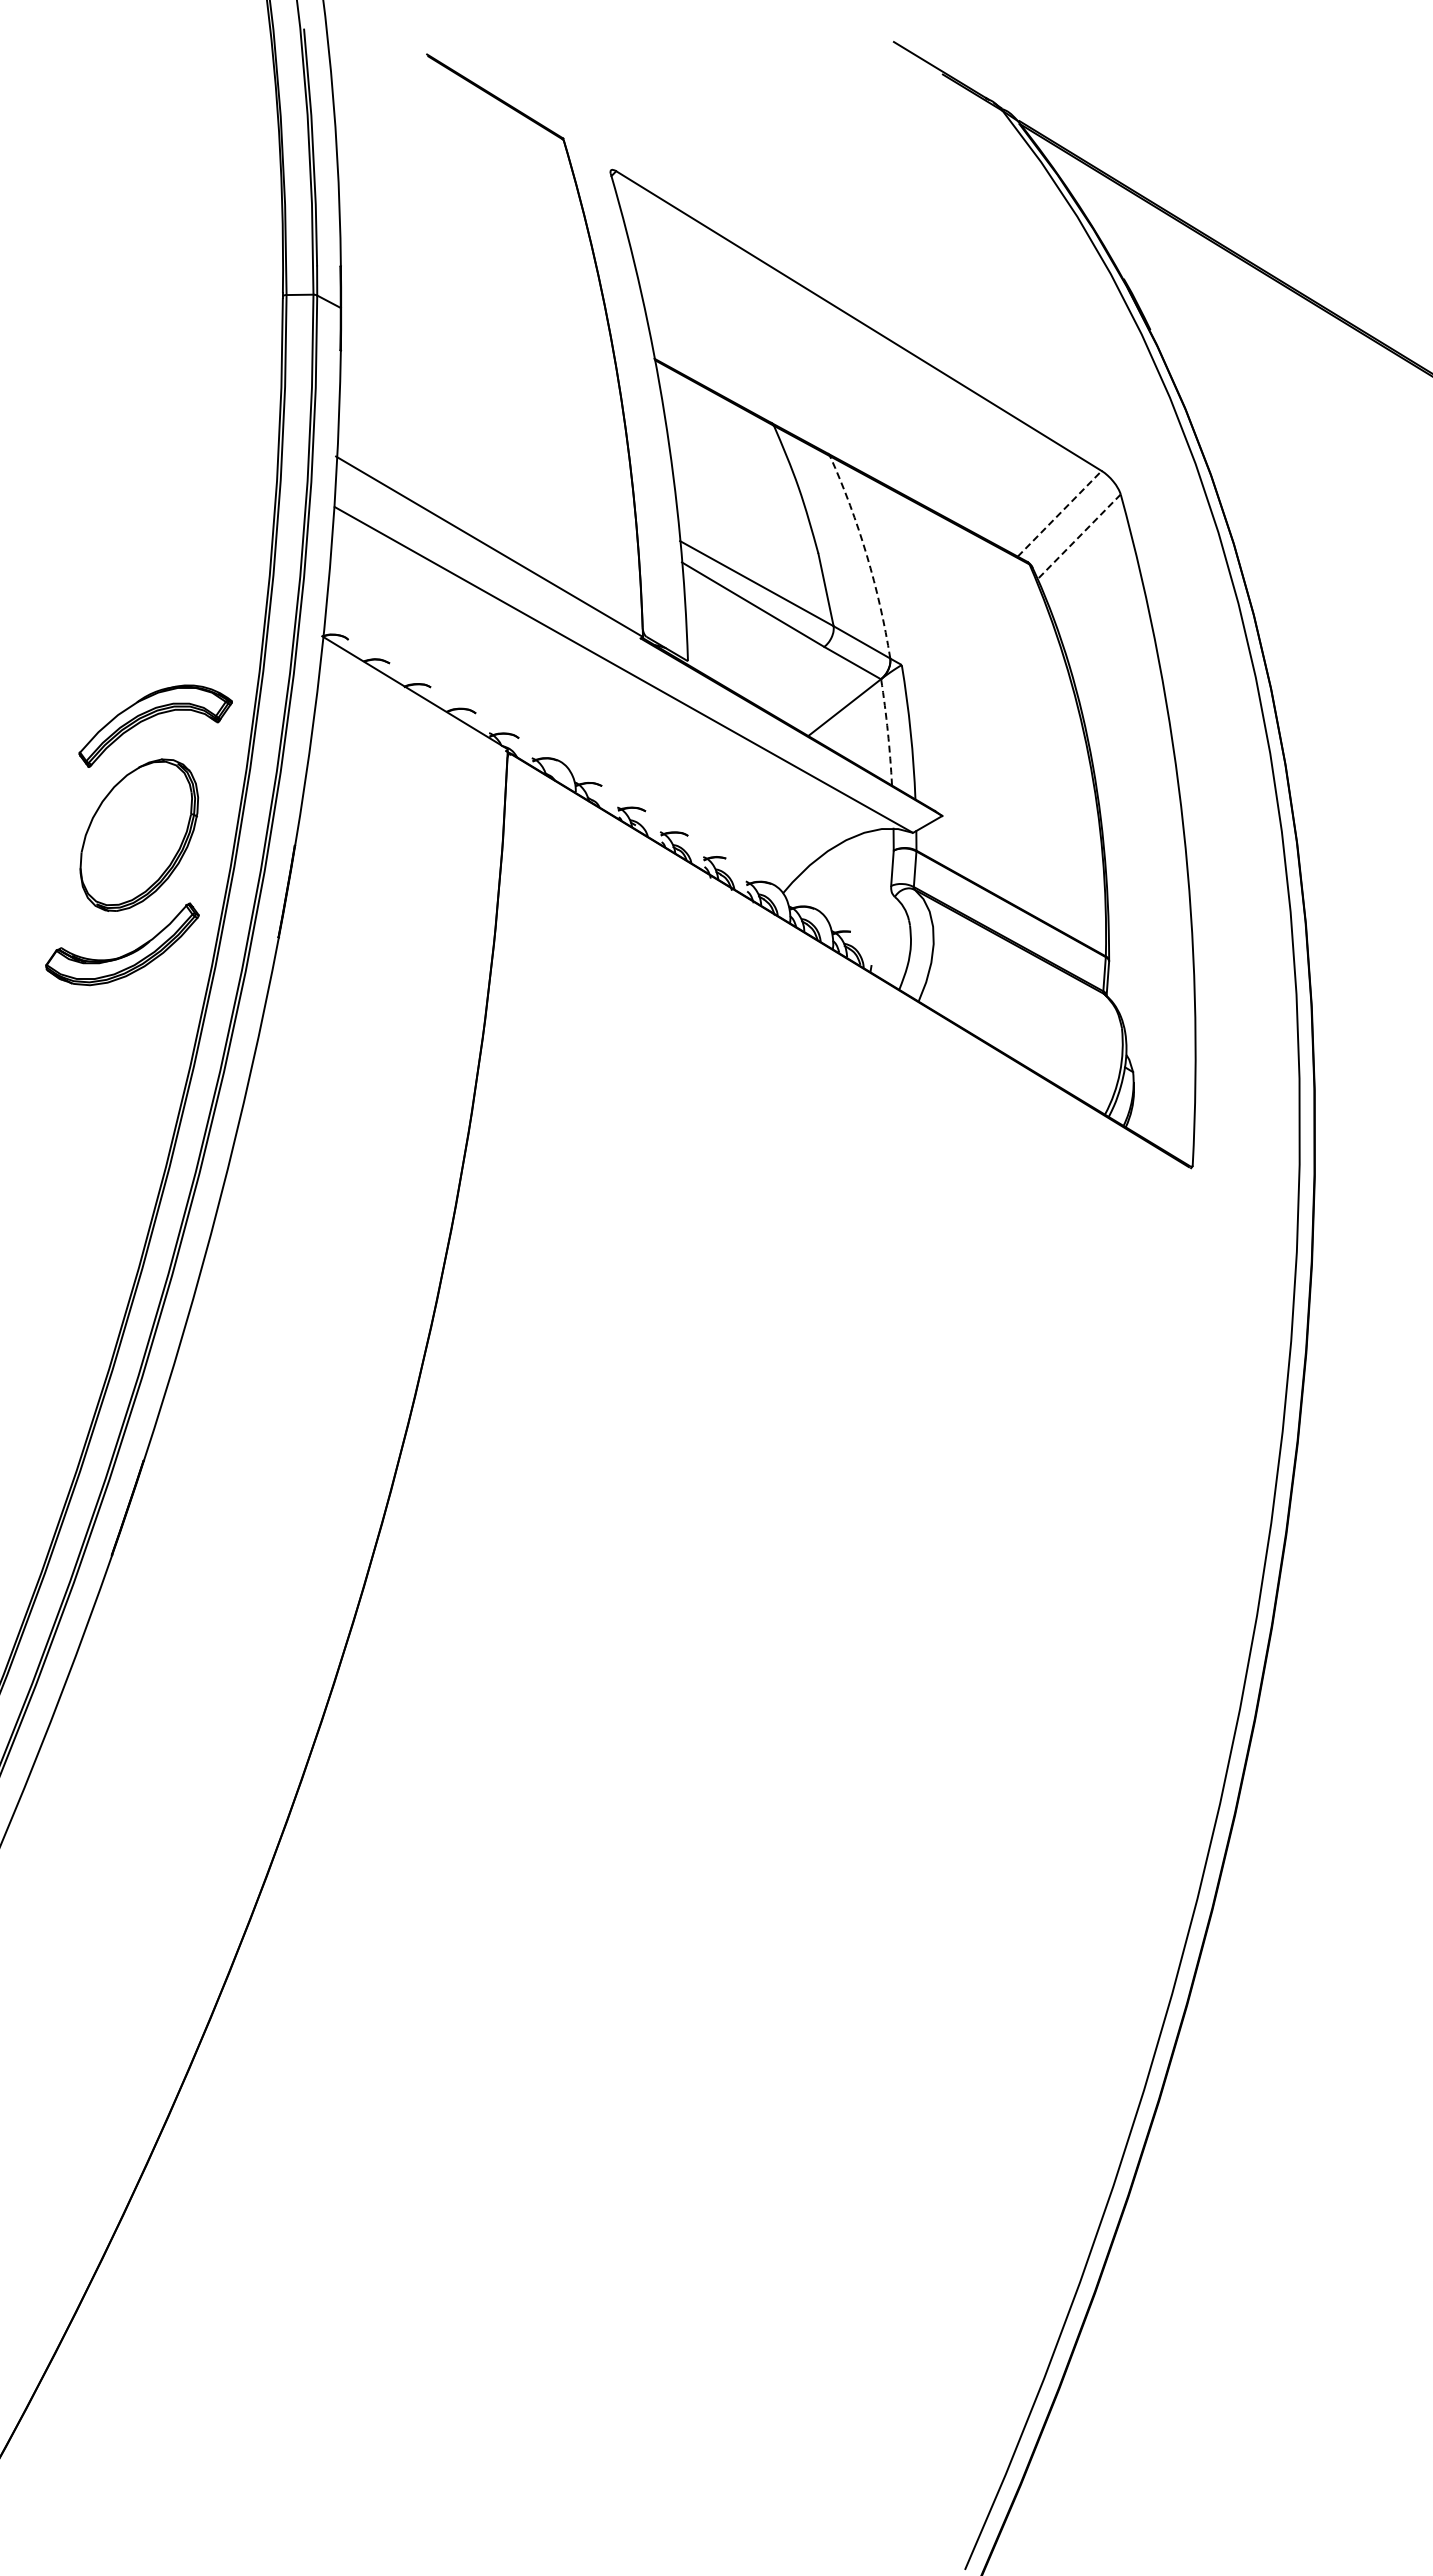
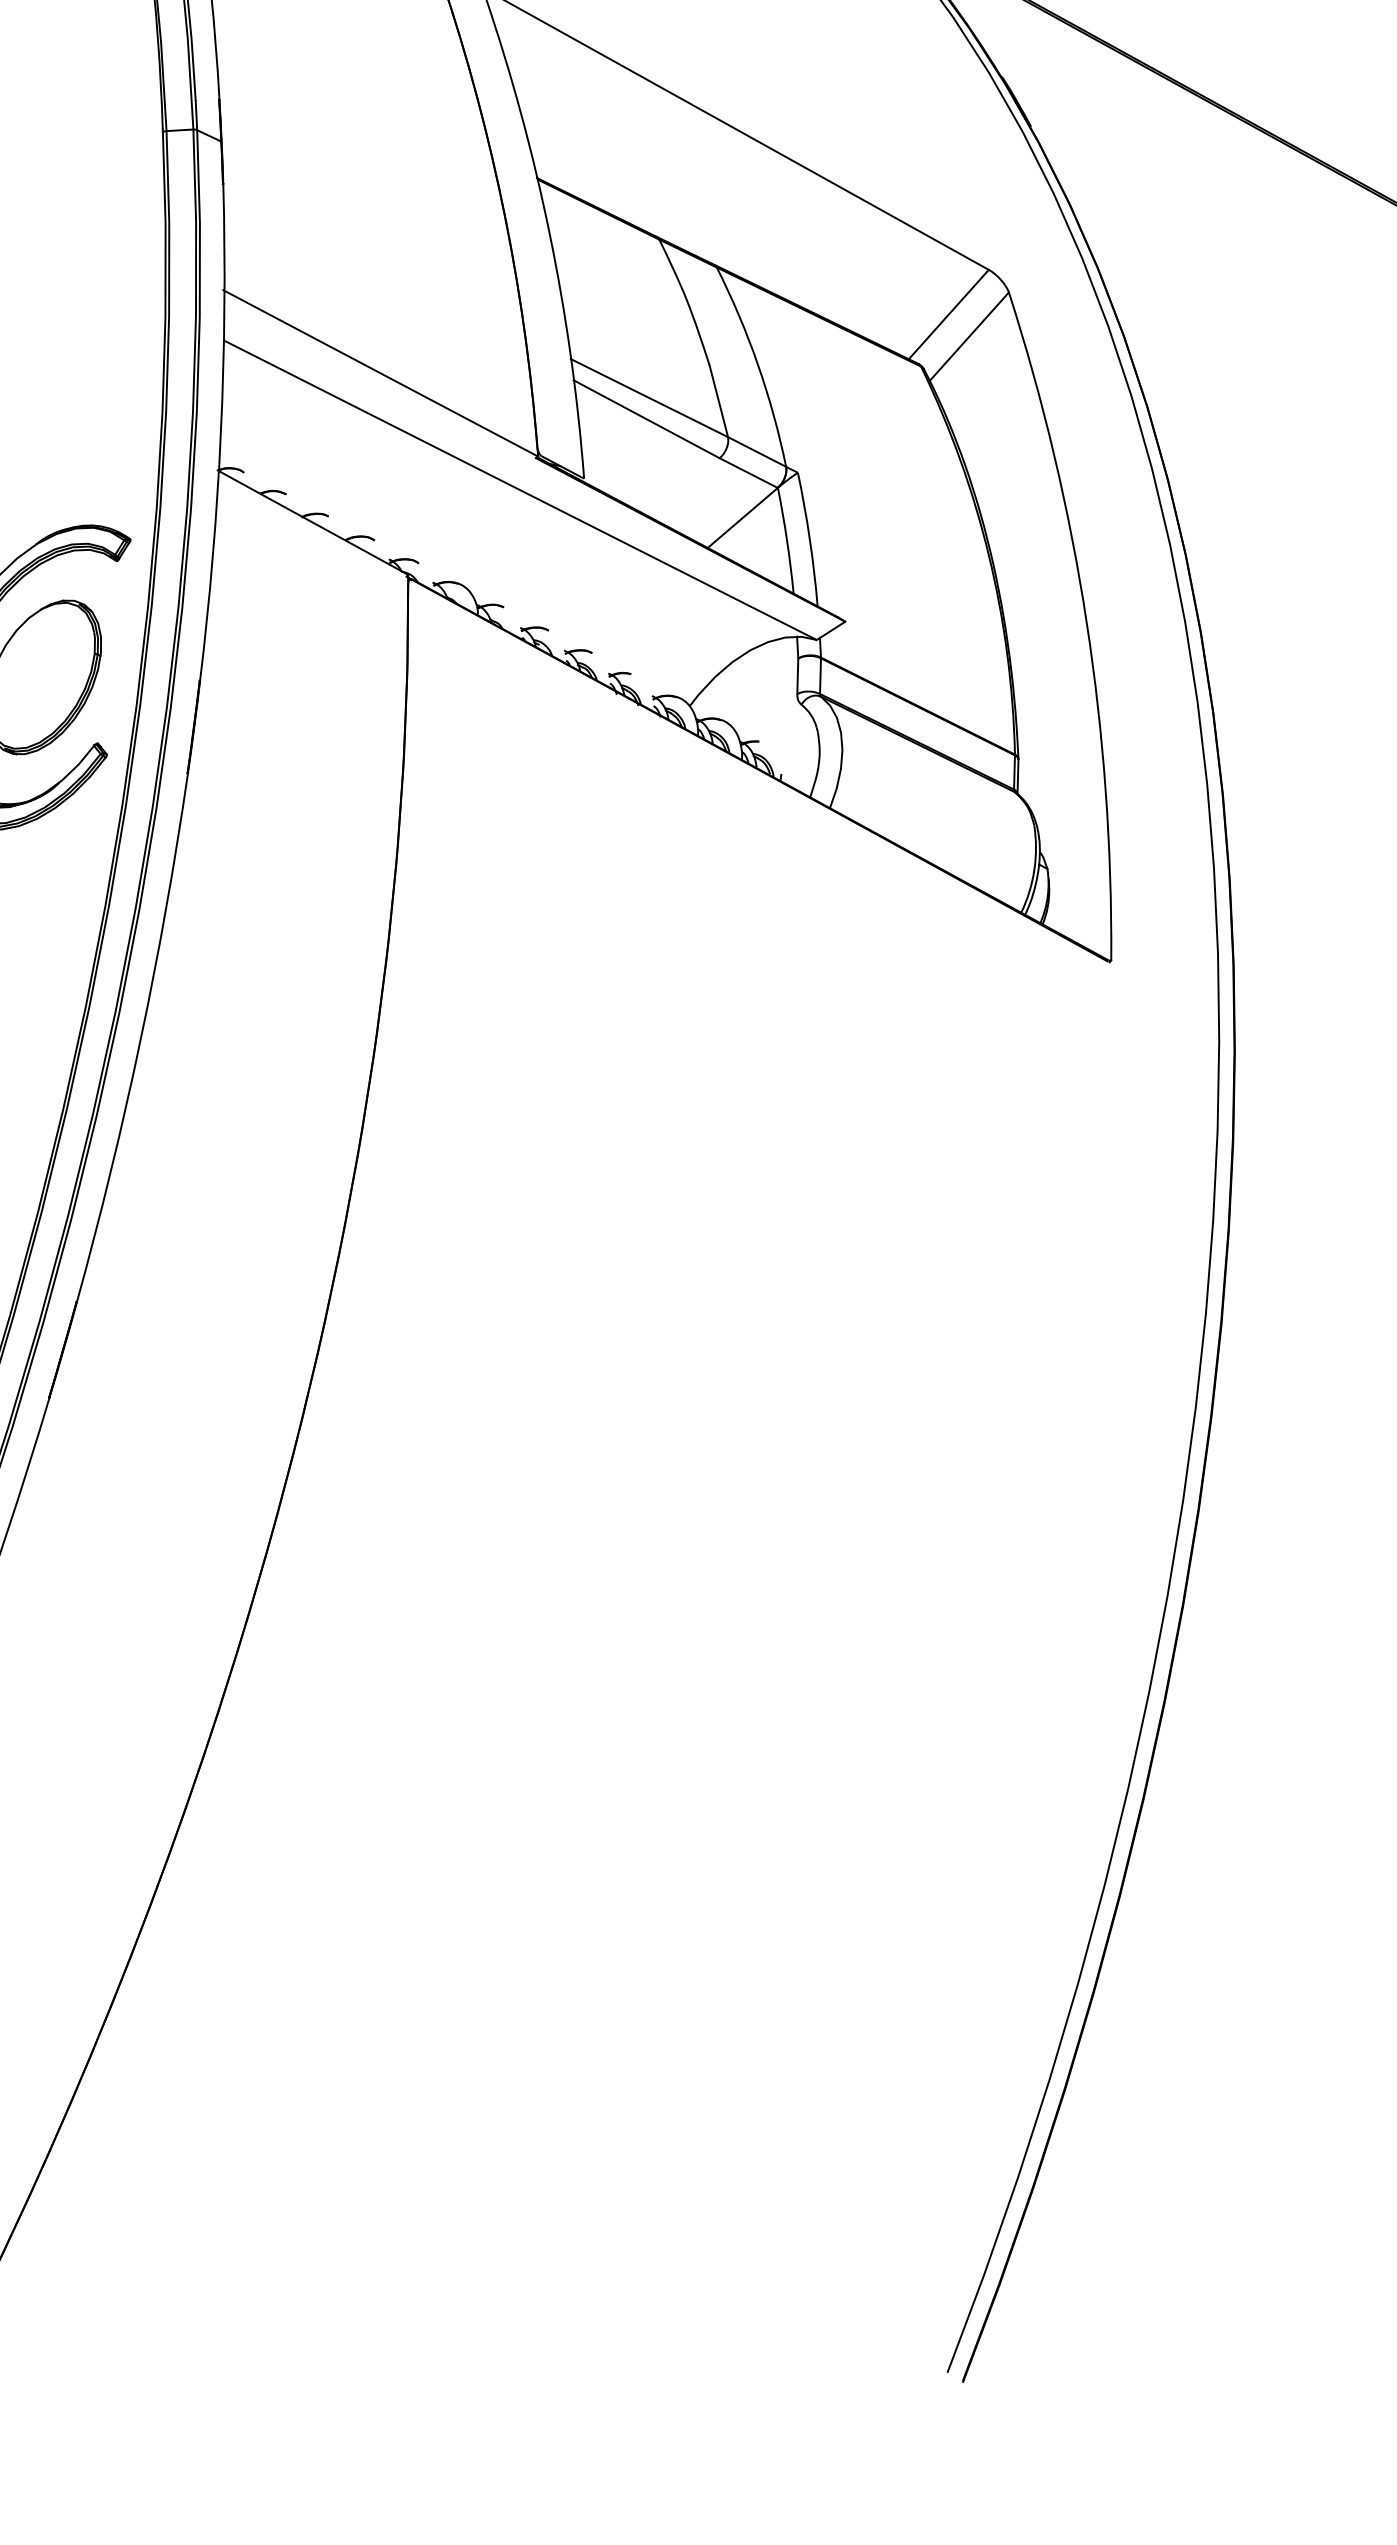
line: (1059, 513) -> (948, 314), dashed -> solid
line: (1078, 537) -> (968, 337), dashed -> solid
arc: (866, 555) -> (757, 364), dashed -> solid
arc: (887, 732) -> (786, 540), dashed -> solid

